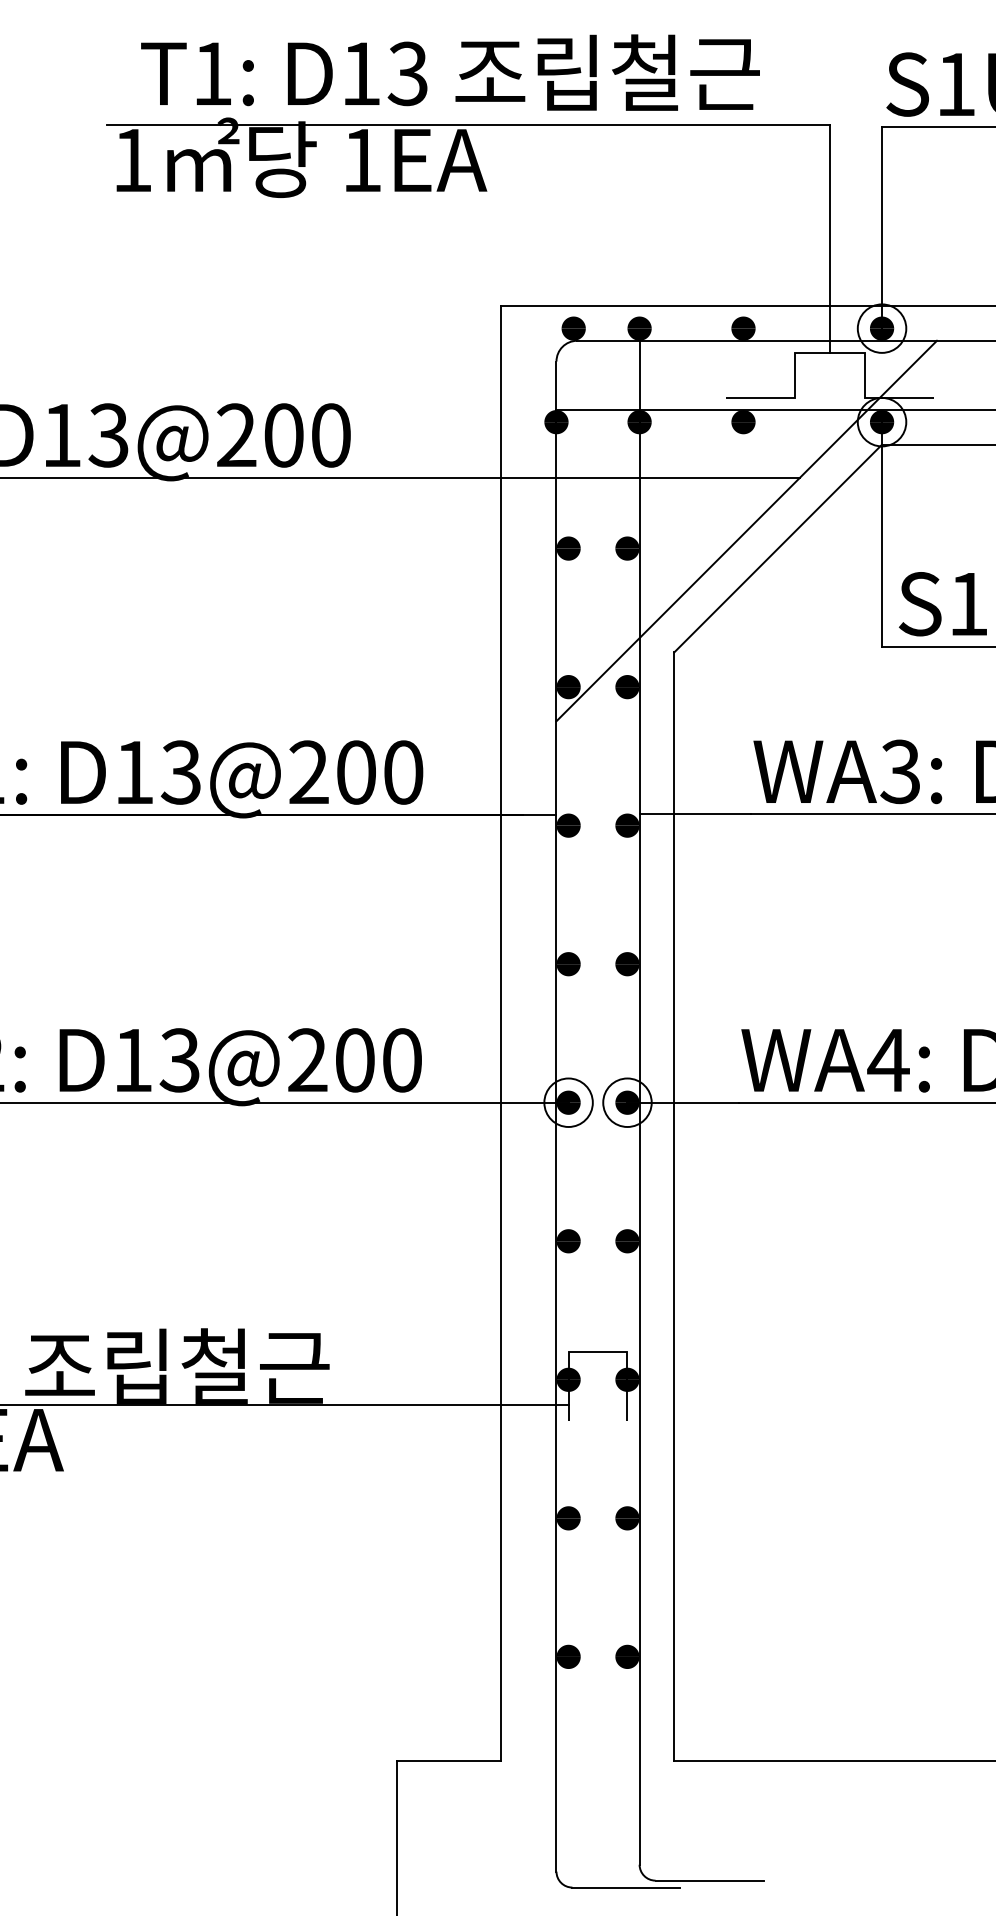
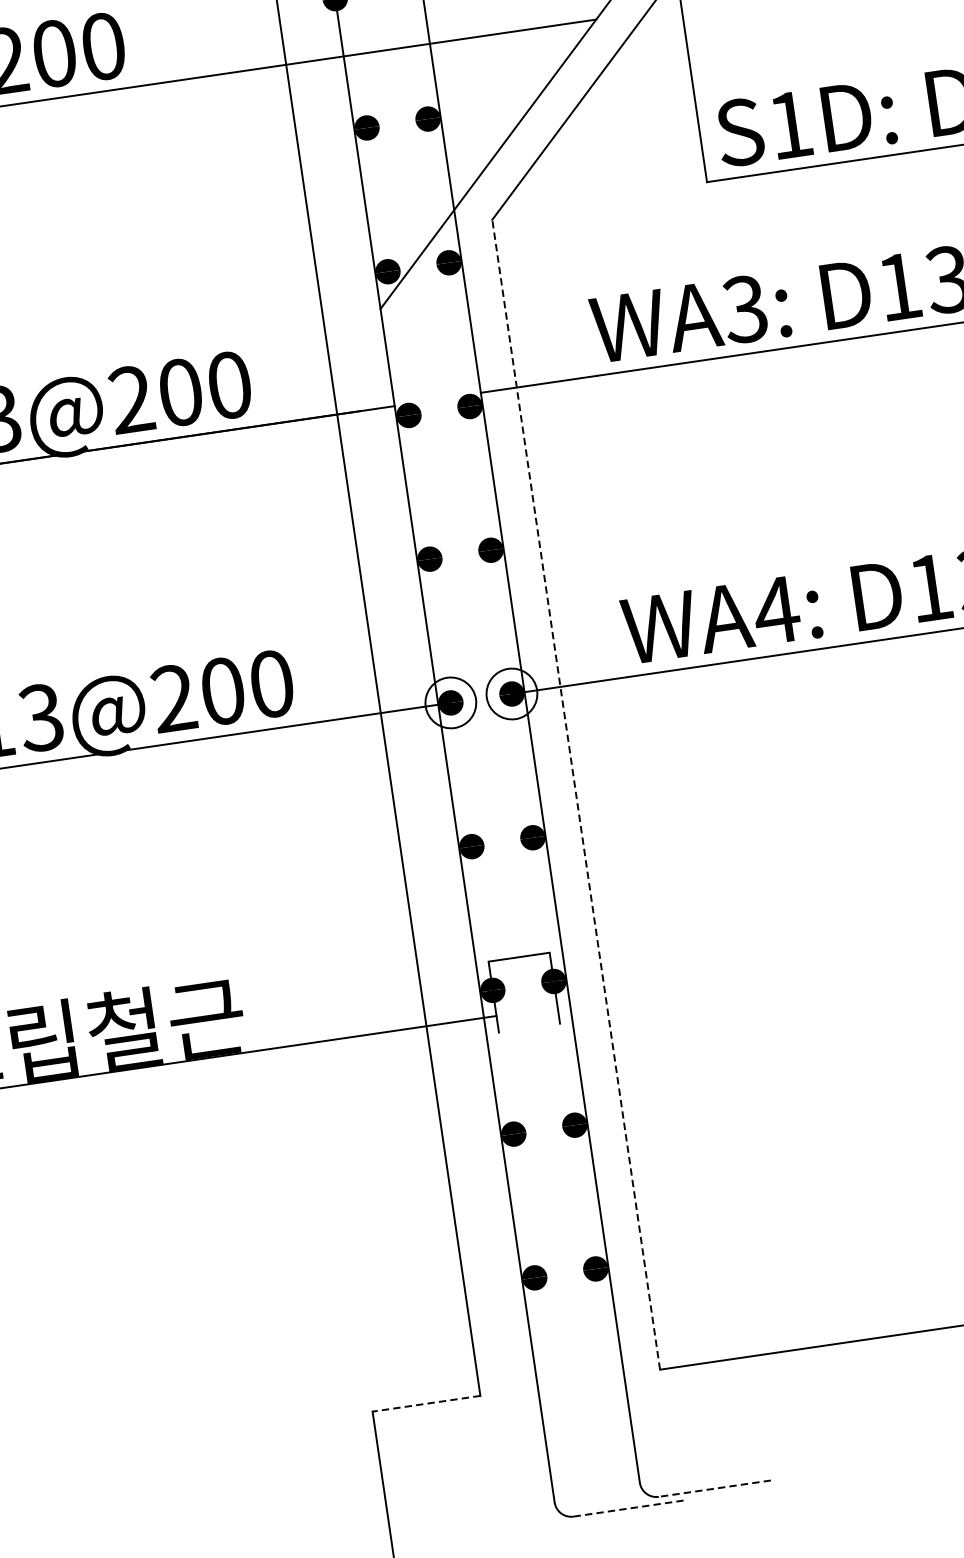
line: (674, 1206) -> (576, 794), solid -> dashed
line: (449, 1760) -> (426, 1403), solid -> dashed
line: (709, 1880) -> (714, 1488), solid -> dashed
line: (626, 1887) -> (629, 1508), solid -> dashed

